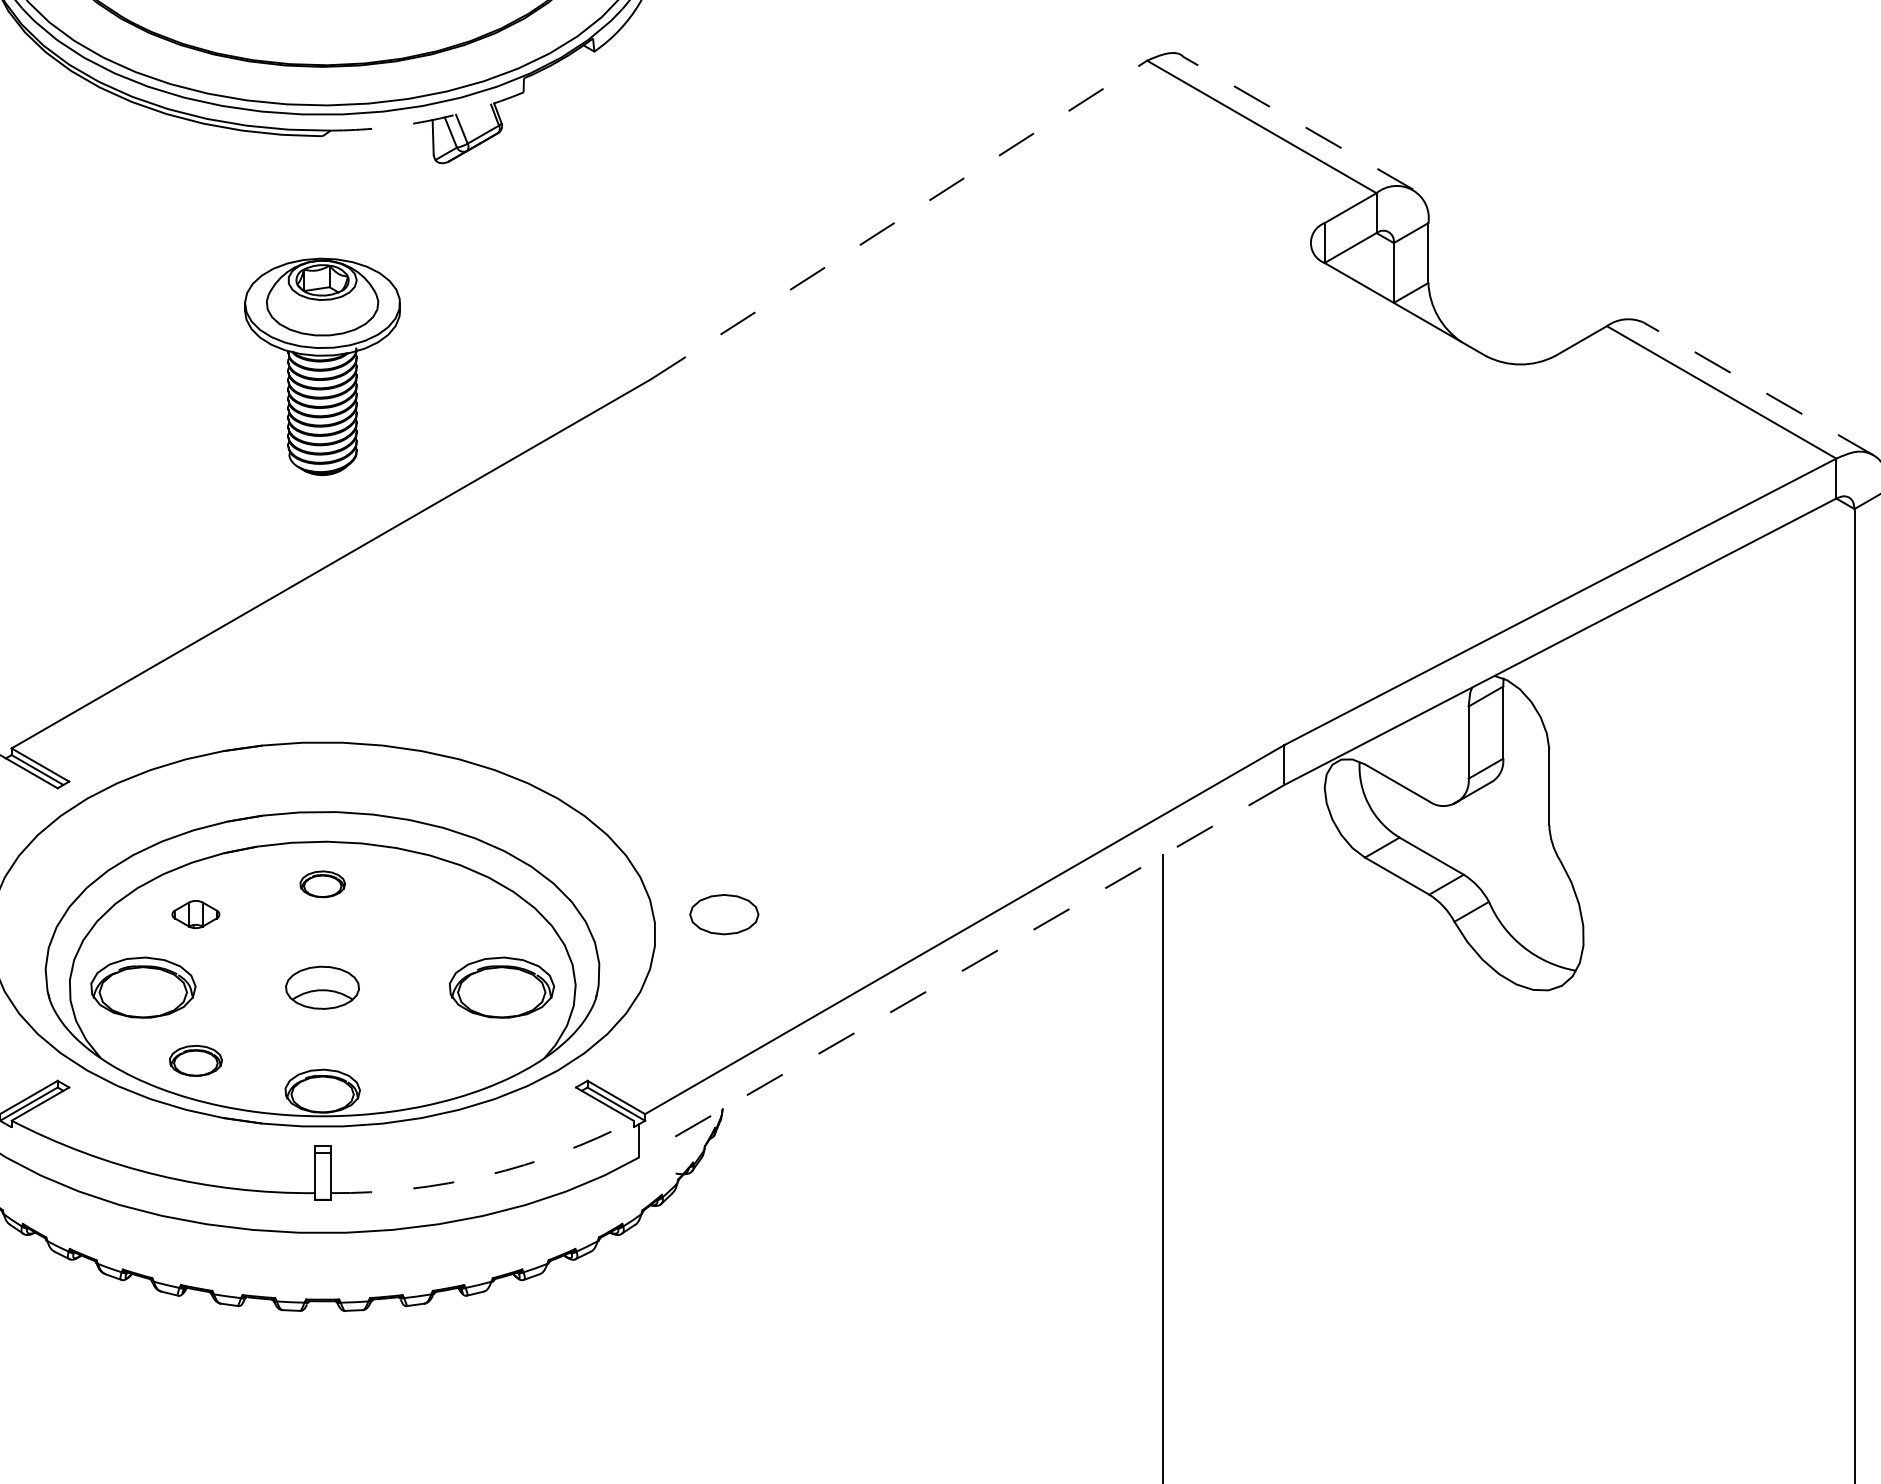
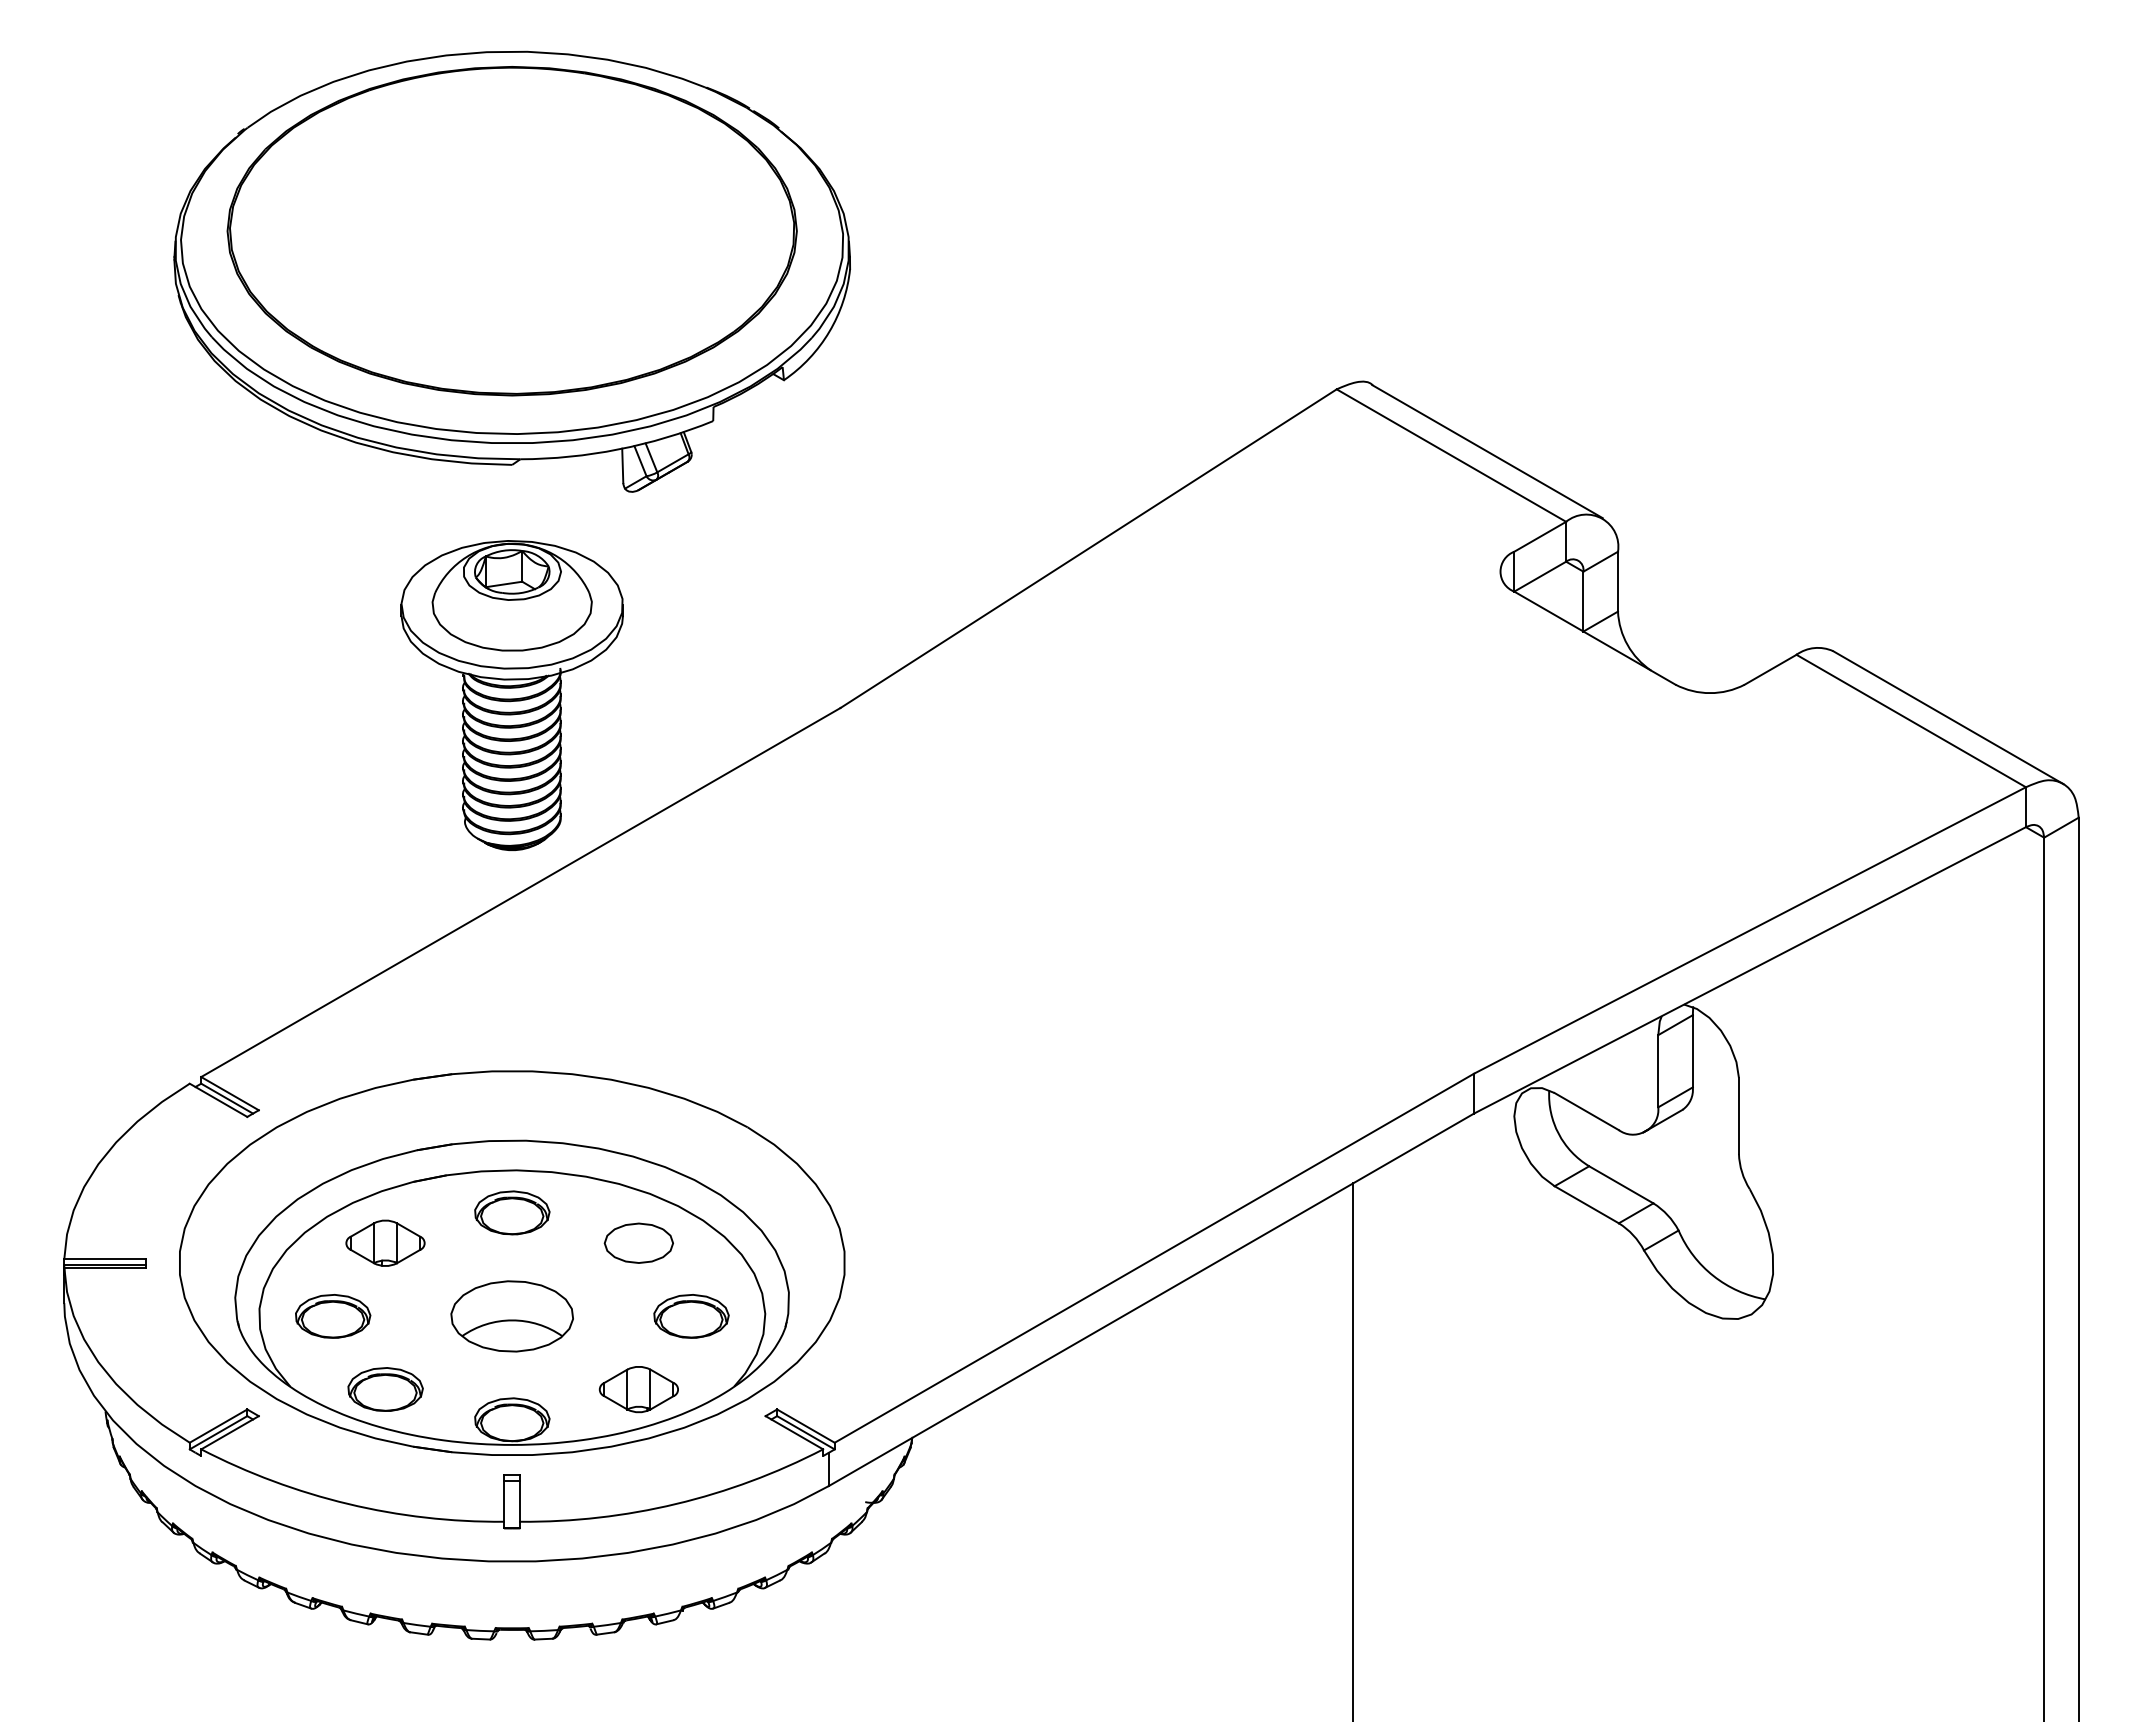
arc: (428, 120) -> (618, 449), dashed -> solid
line: (1297, 122) -> (1487, 451), dashed -> solid
line: (898, 219) -> (1088, 548), dashed -> solid
part: (321, 366) -> (511, 695), size x1.43
line: (1758, 388) -> (1948, 717), dashed -> solid
part: (322, 883) -> (512, 1212), size x1.67
part: (195, 913) -> (385, 1242), size x1.67
part: (723, 913) -> (638, 1242), moved
line: (961, 971) -> (1151, 1300), dashed -> solid
part: (143, 987) -> (333, 1316), size x0.71
part: (321, 987) -> (511, 1316), size x1.67
part: (501, 987) -> (691, 1316), size x0.71
part: (195, 1060) -> (385, 1389), size x1.43
part: (448, 1060) -> (638, 1389), added
arc: (486, 1175) -> (676, 1504), dashed -> solid

